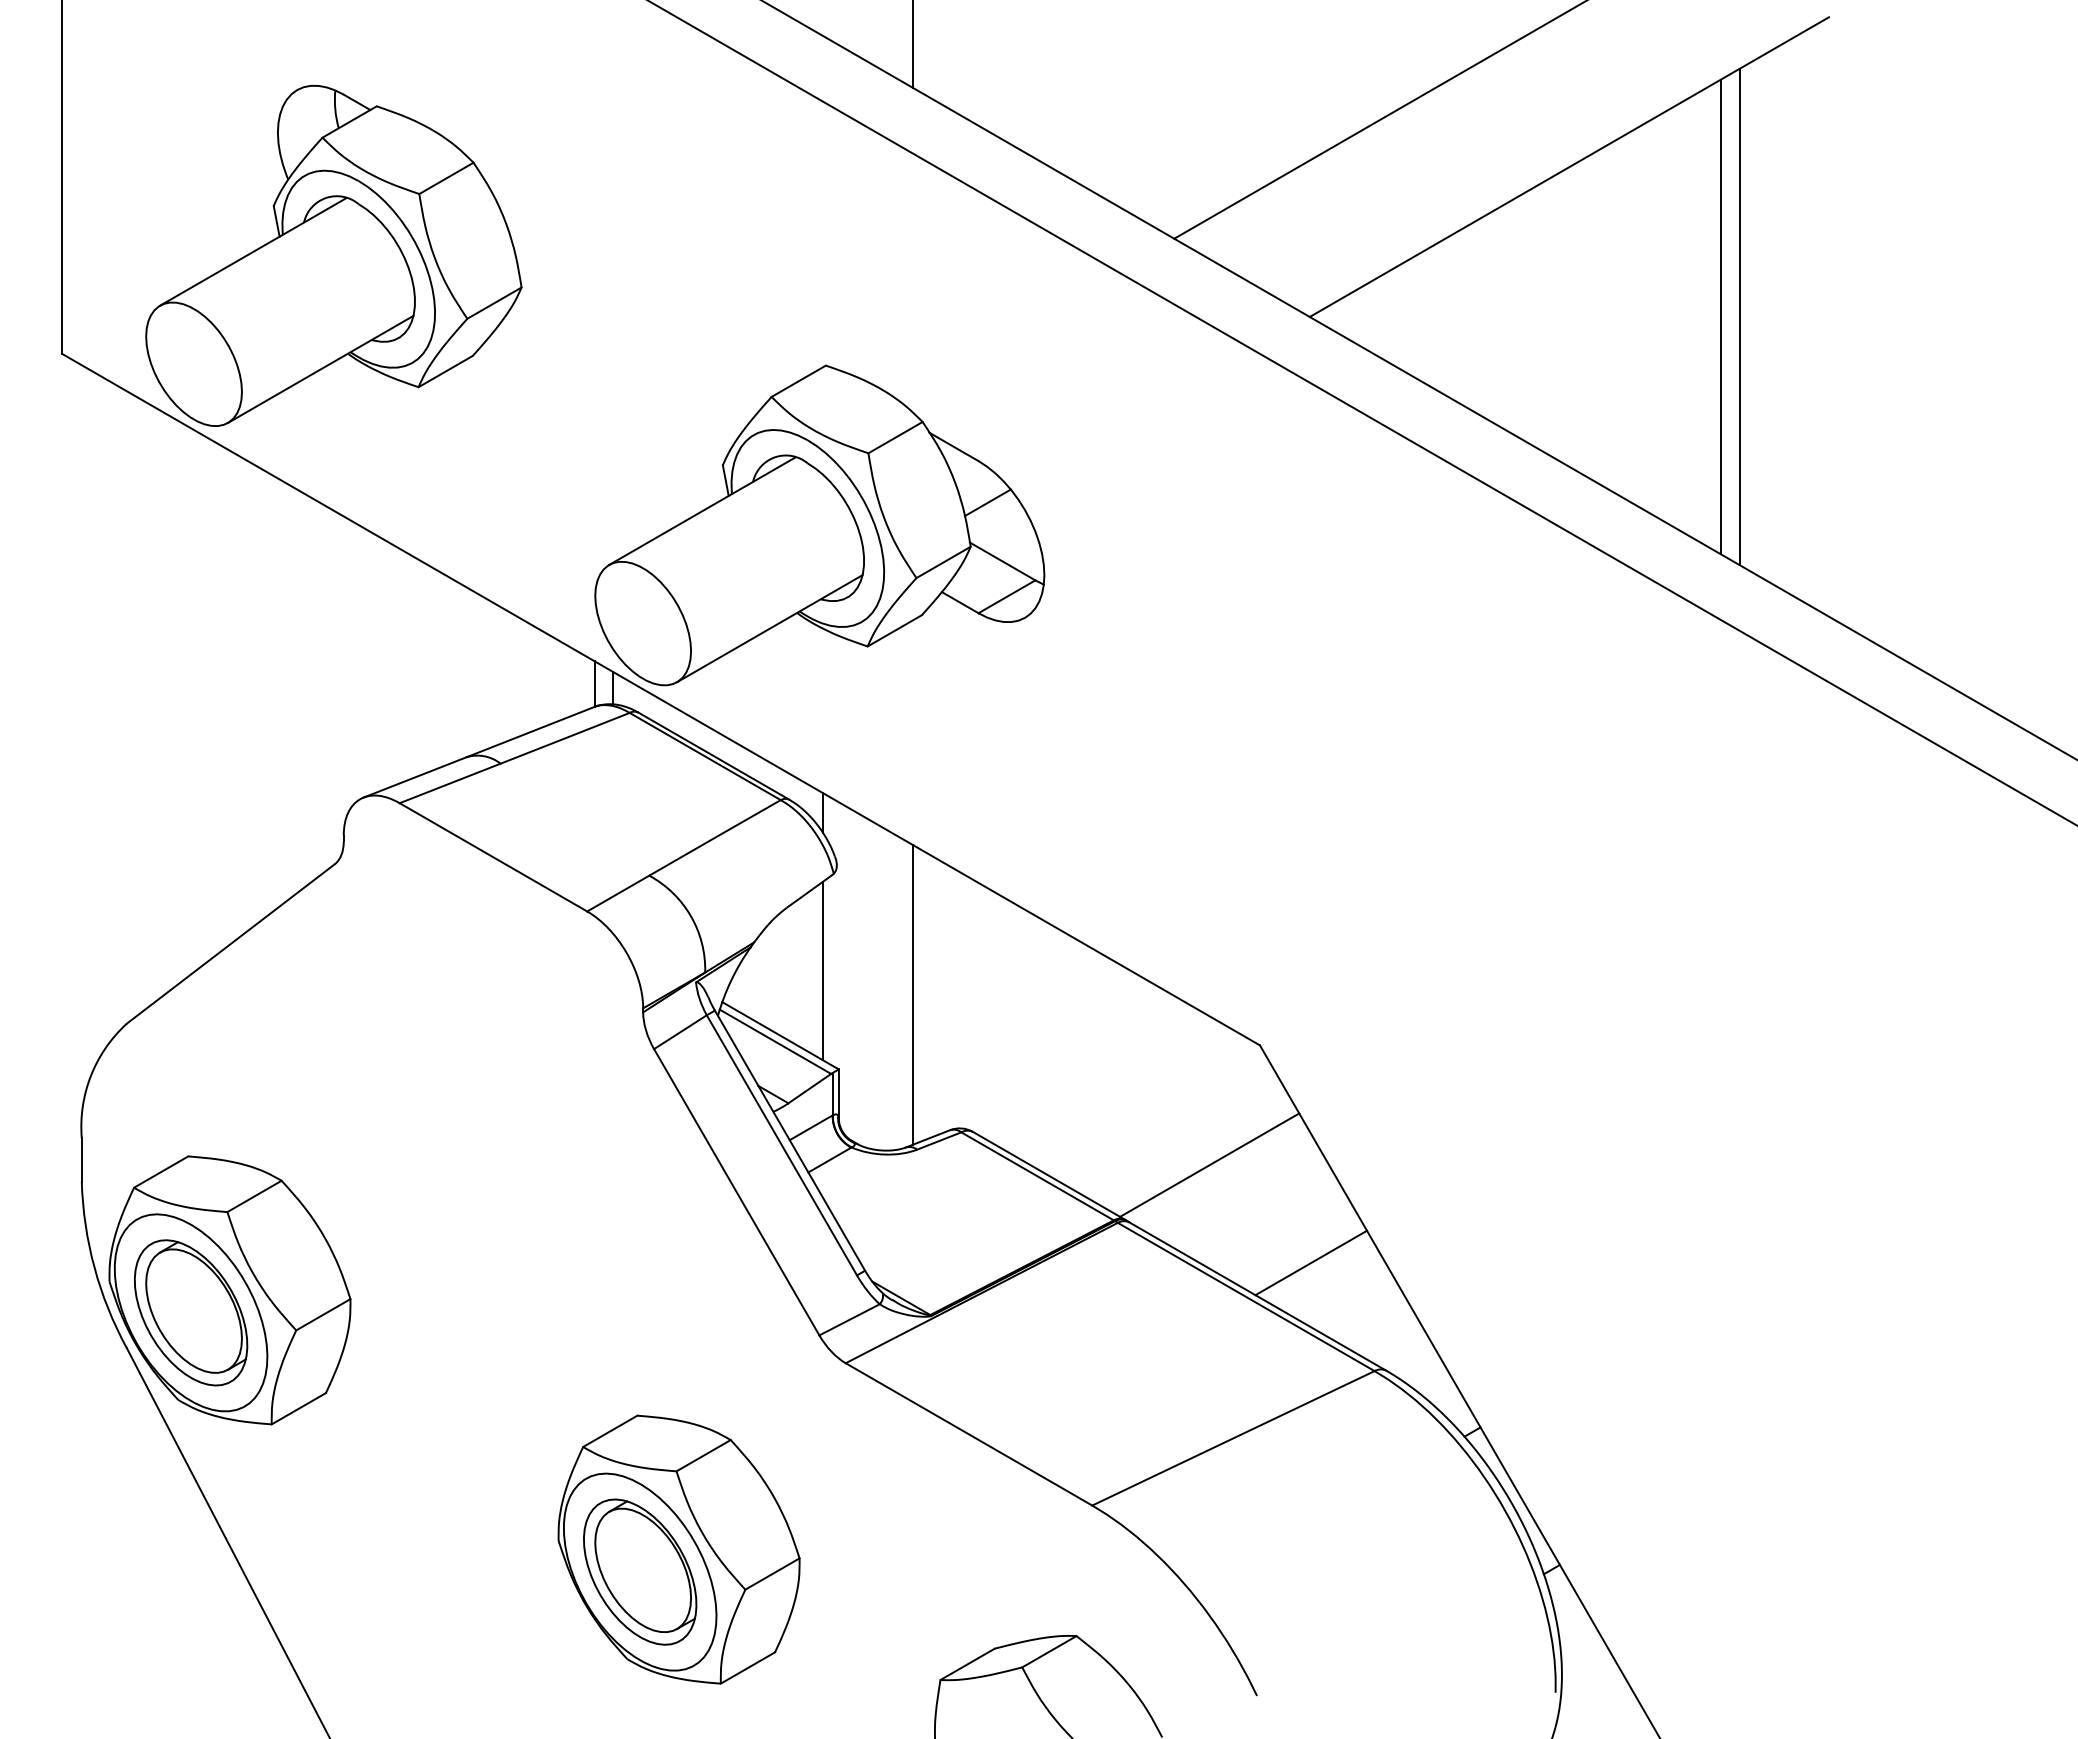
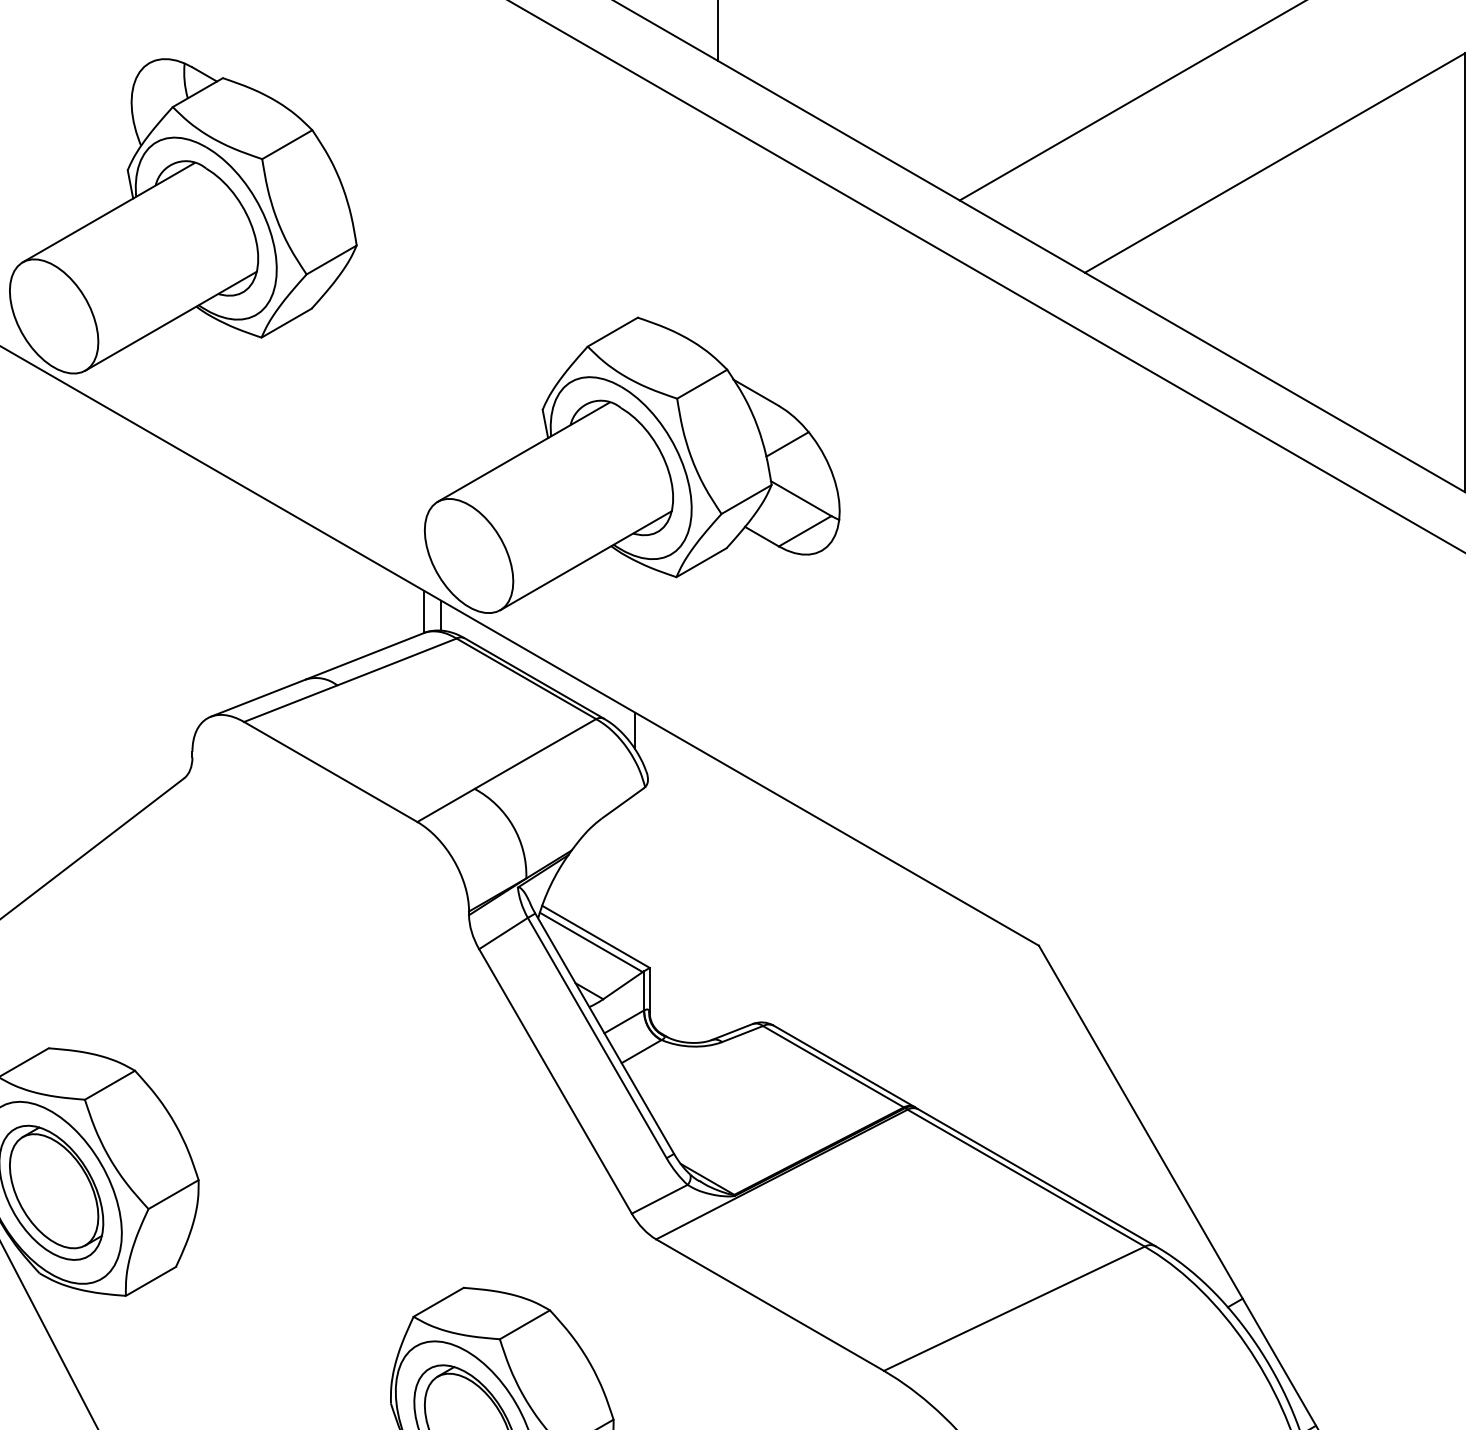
line: (822, 970) -> (634, 876), removed
line: (912, 994) -> (717, 898), removed
line: (1209, 1164) -> (992, 1055), removed
line: (1311, 1262) -> (1086, 1146), removed

